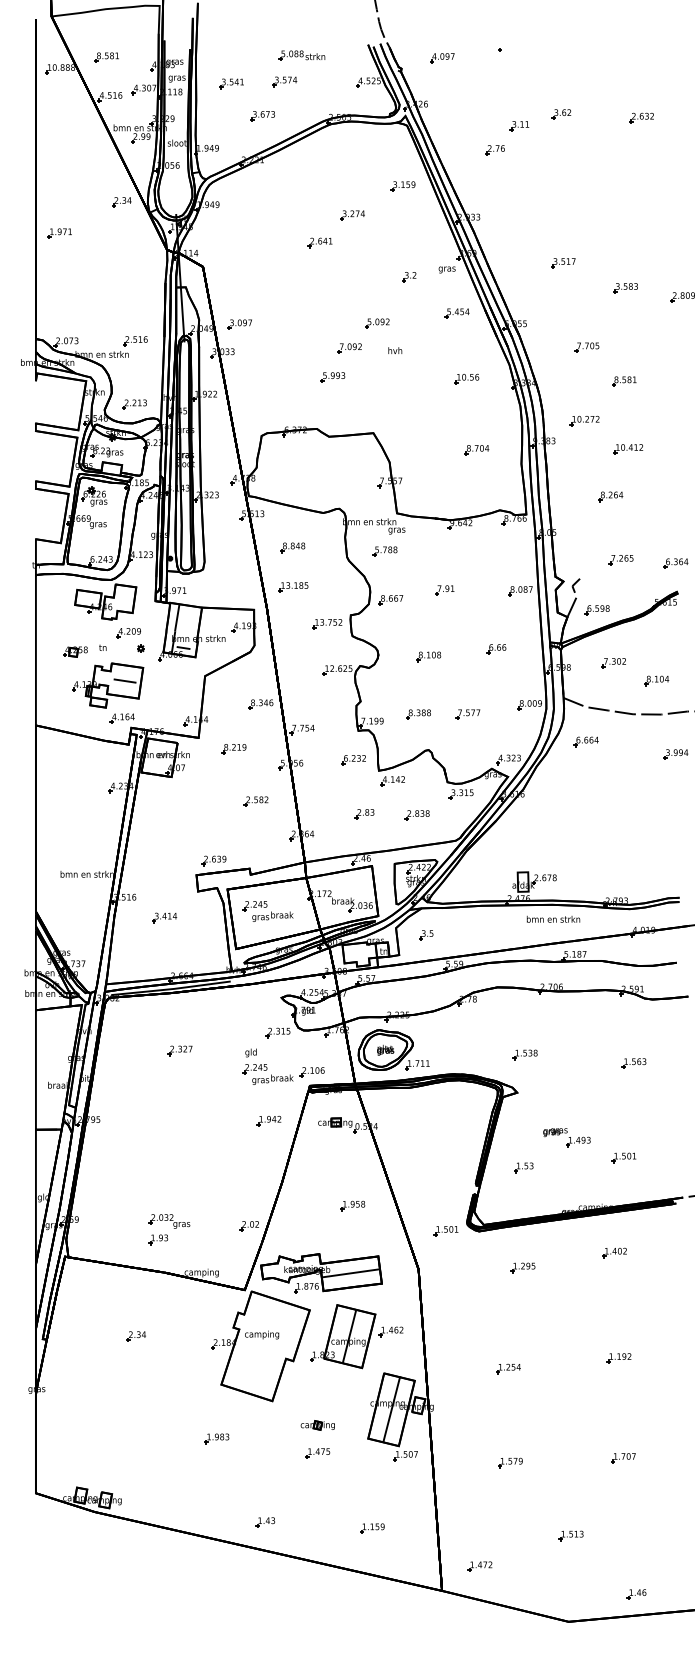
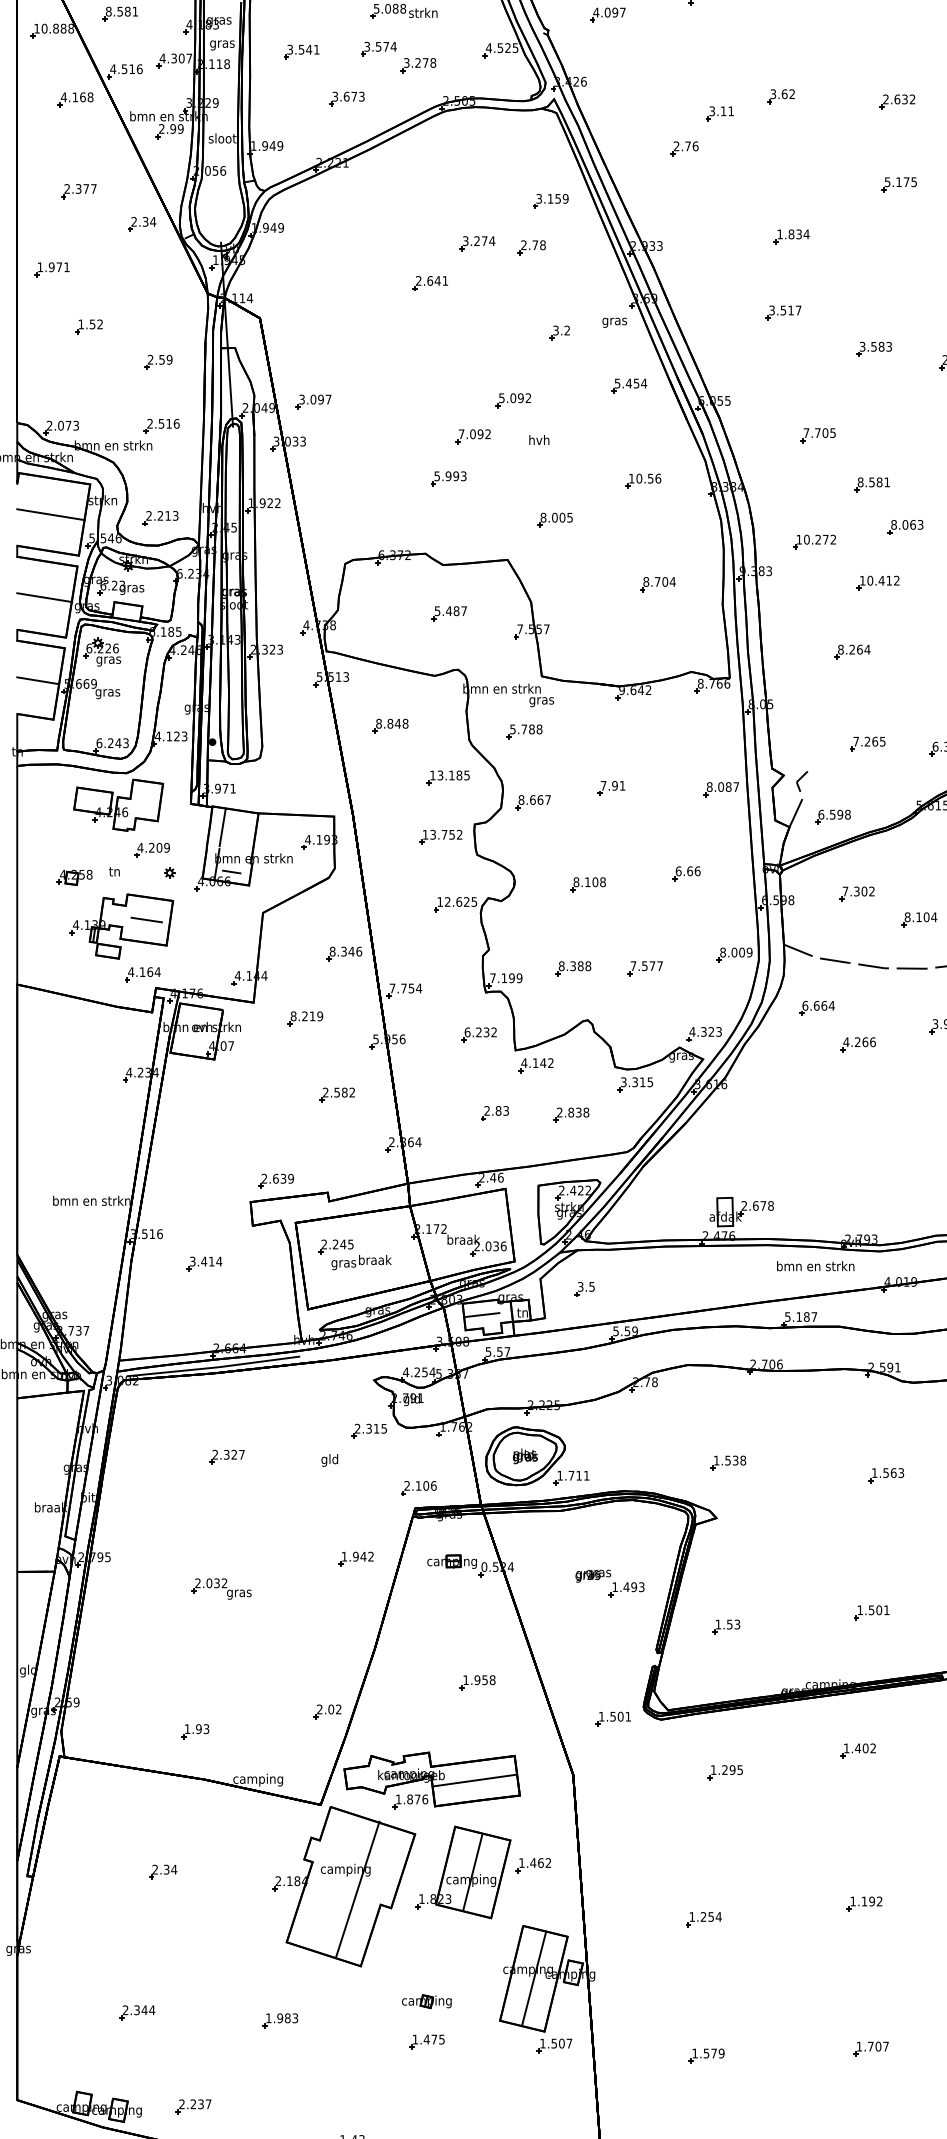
part: (311, 92) -> (417, 64), added
part: (75, 116) -> (74, 99), added
part: (642, 175) -> (898, 185), added
part: (77, 179) -> (77, 191), added
part: (568, 210) -> (791, 236), added
part: (389, 218) -> (530, 247), added
part: (84, 272) -> (87, 326), added
part: (132, 297) -> (157, 362), added
line: (58, 401) -> (50, 513), added
part: (405, 405) -> (554, 519), added
part: (647, 410) -> (905, 526), added
line: (54, 459) -> (44, 598), added
part: (332, 470) -> (448, 614), added
line: (49, 516) -> (36, 680), added
part: (293, 587) -> (448, 778), moved
part: (614, 766) -> (857, 1044), added
text: (553, 918) -> (815, 1265), moved
line: (355, 952) -> (481, 1314), added
part: (267, 1074) -> (353, 1491), removed
part: (566, 1137) -> (609, 1583), moved
part: (169, 1221) -> (221, 1589), moved
line: (270, 1347) -> (358, 1888), added
part: (118, 1433) -> (137, 2013), added
part: (156, 1497) -> (192, 2106), added

